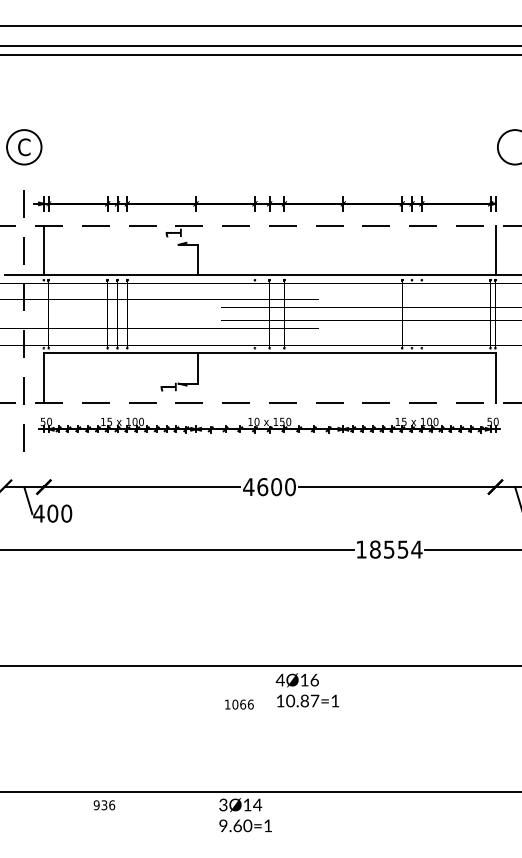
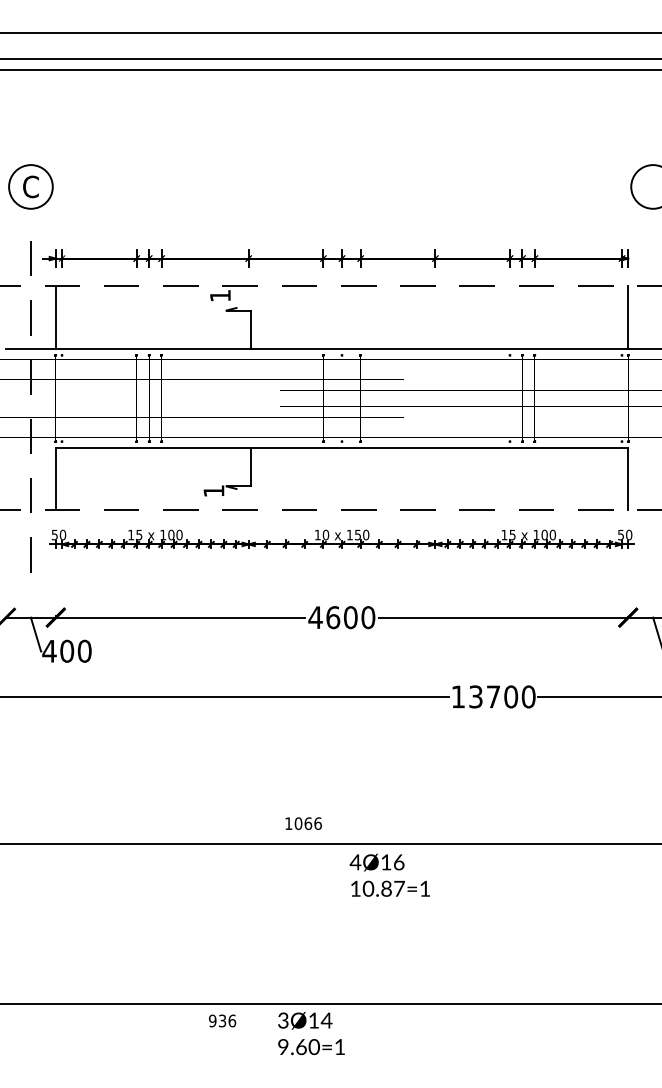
text: (396, 549) -> (502, 696), 18554 -> 13700
text: (239, 704) -> (303, 823), moved
text: (104, 805) -> (222, 1021), moved

